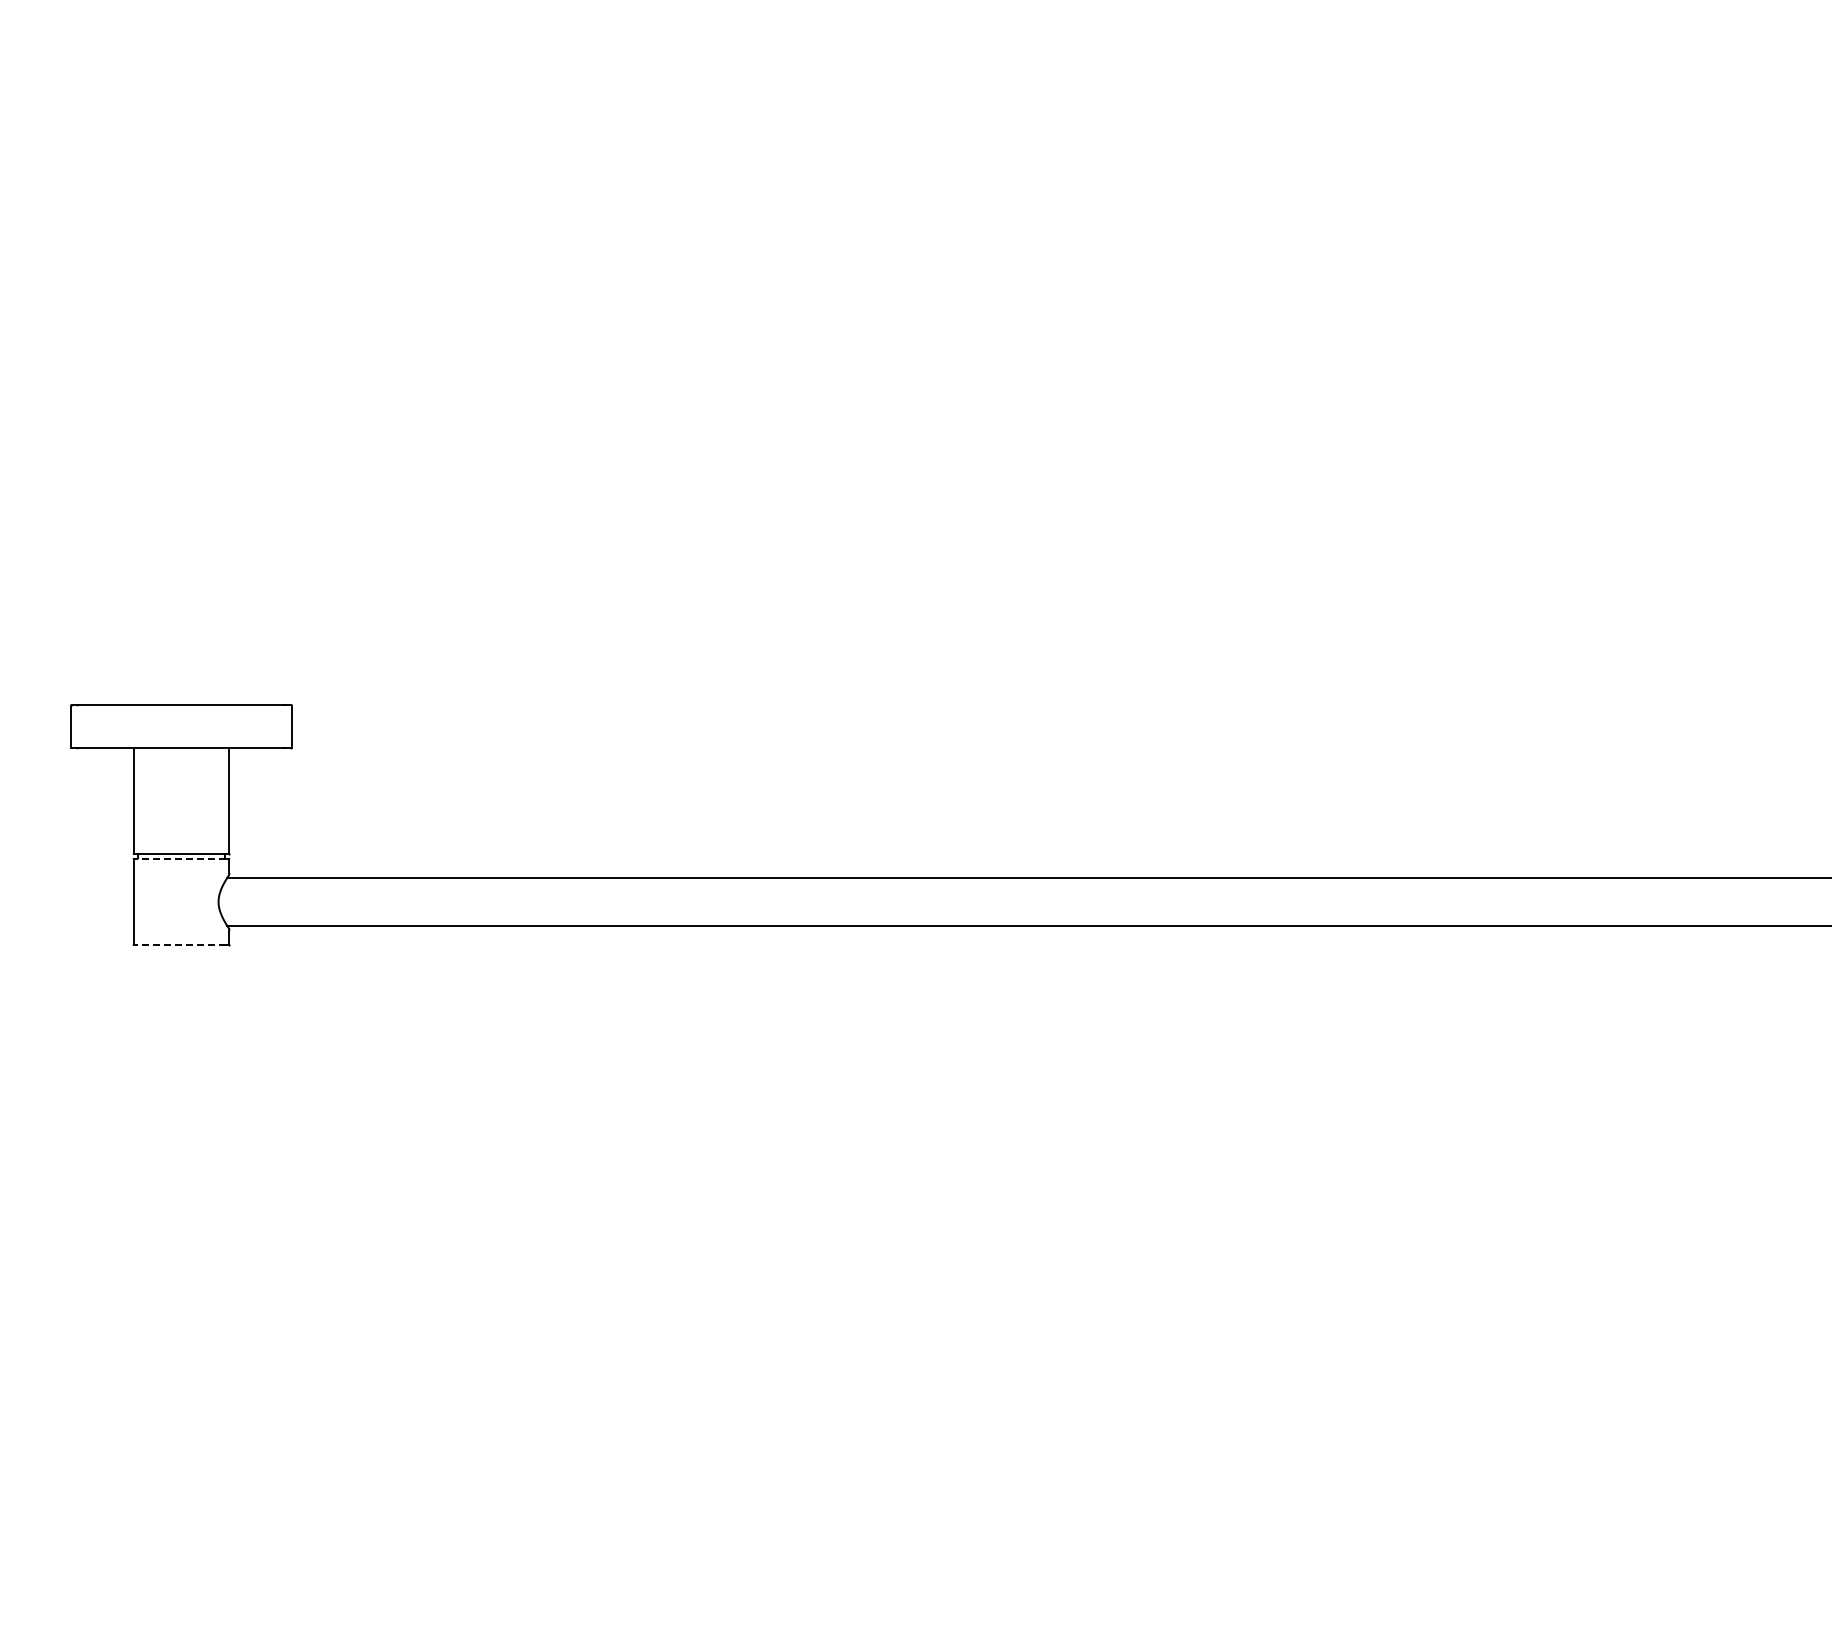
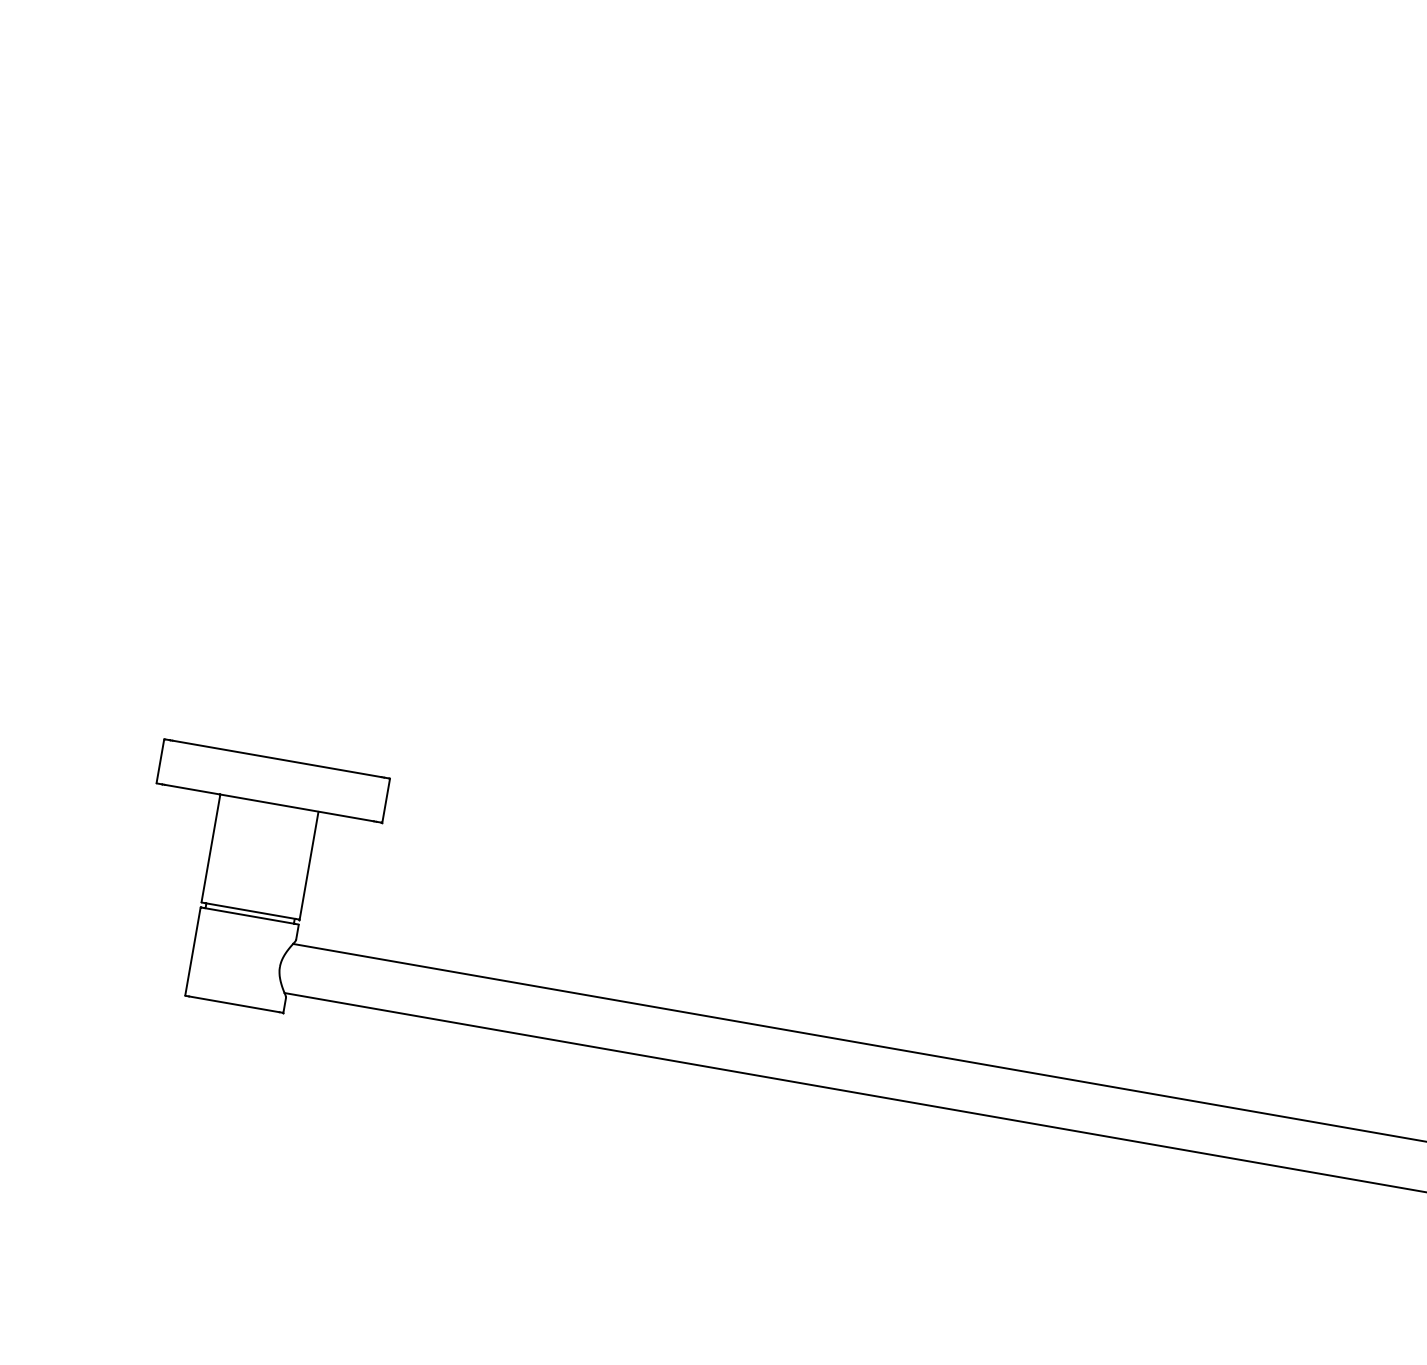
line: (180, 858) -> (248, 915), dashed -> solid
line: (180, 944) -> (233, 1003), dashed -> solid

